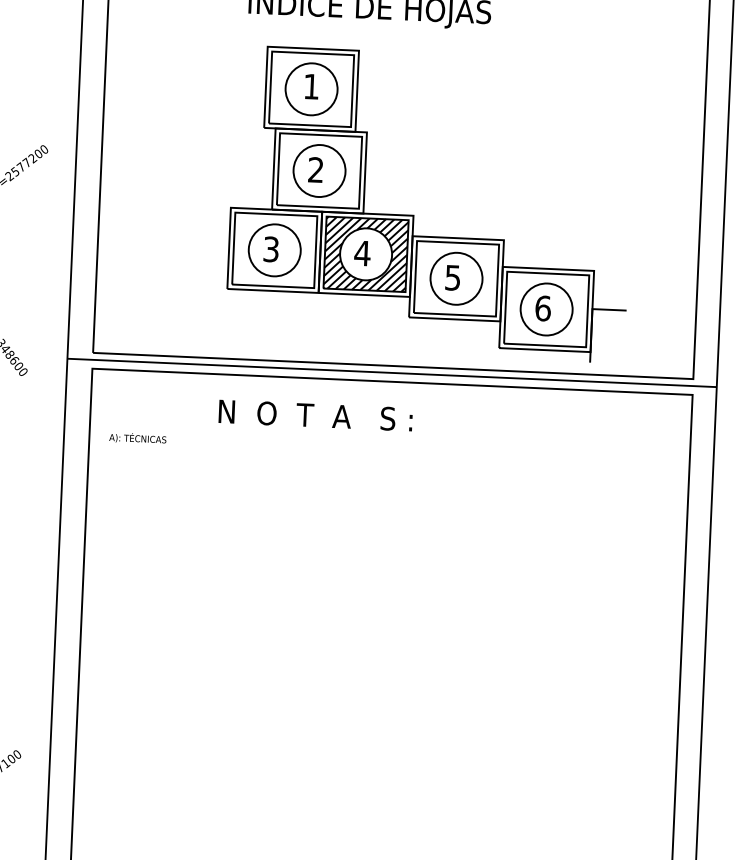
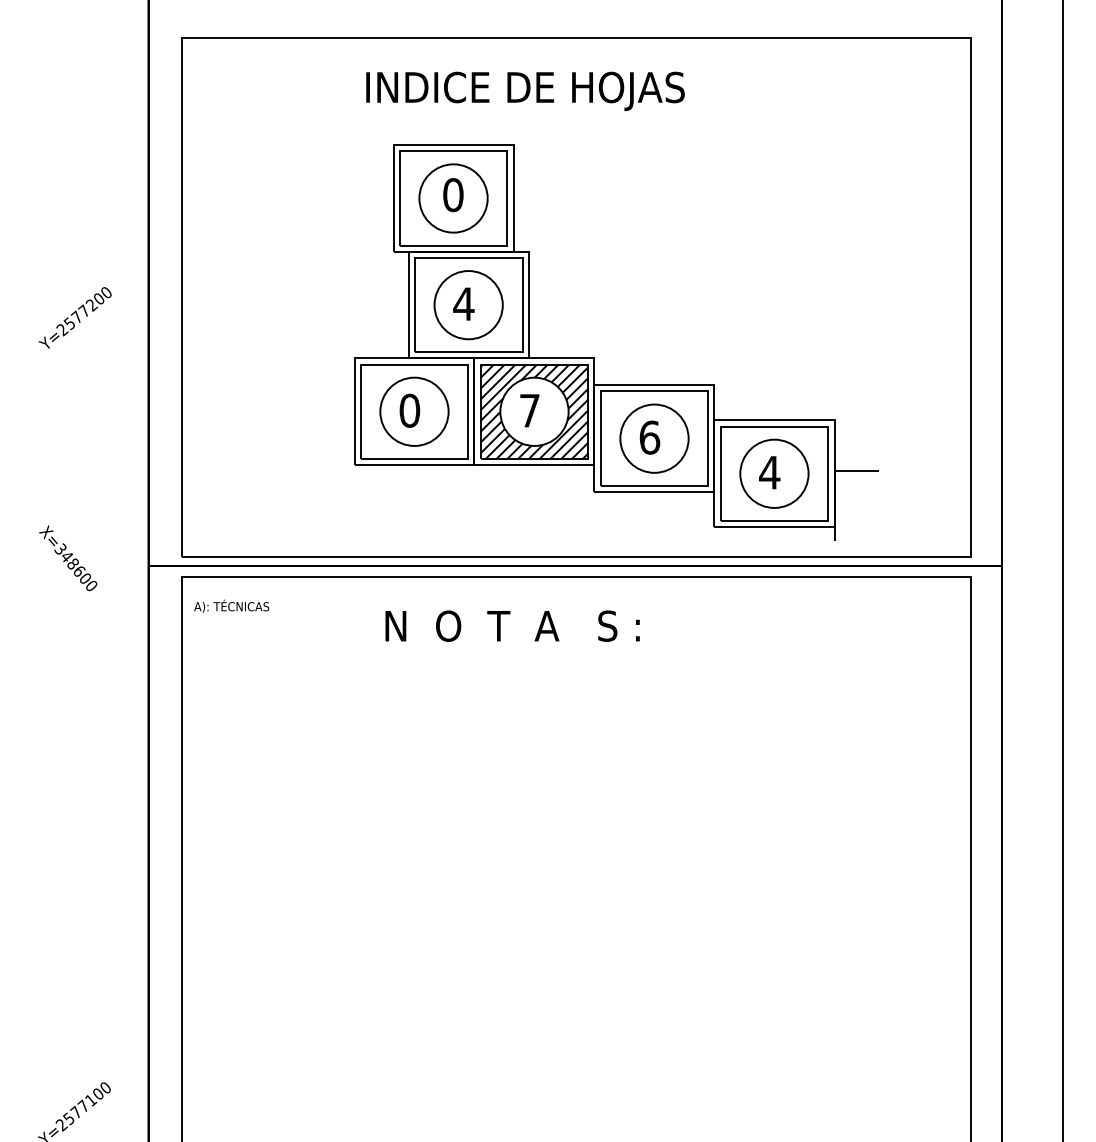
text: (311, 87) -> (453, 195), 1 -> 0
text: (315, 169) -> (463, 303), 2 -> 4
text: (271, 249) -> (409, 410), 3 -> 0
text: (362, 253) -> (529, 410), 4 -> 7
text: (452, 277) -> (649, 437), 5 -> 6
text: (542, 308) -> (769, 472), 6 -> 4
text: (315, 415) -> (512, 625), moved
text: (137, 437) -> (231, 605), moved

